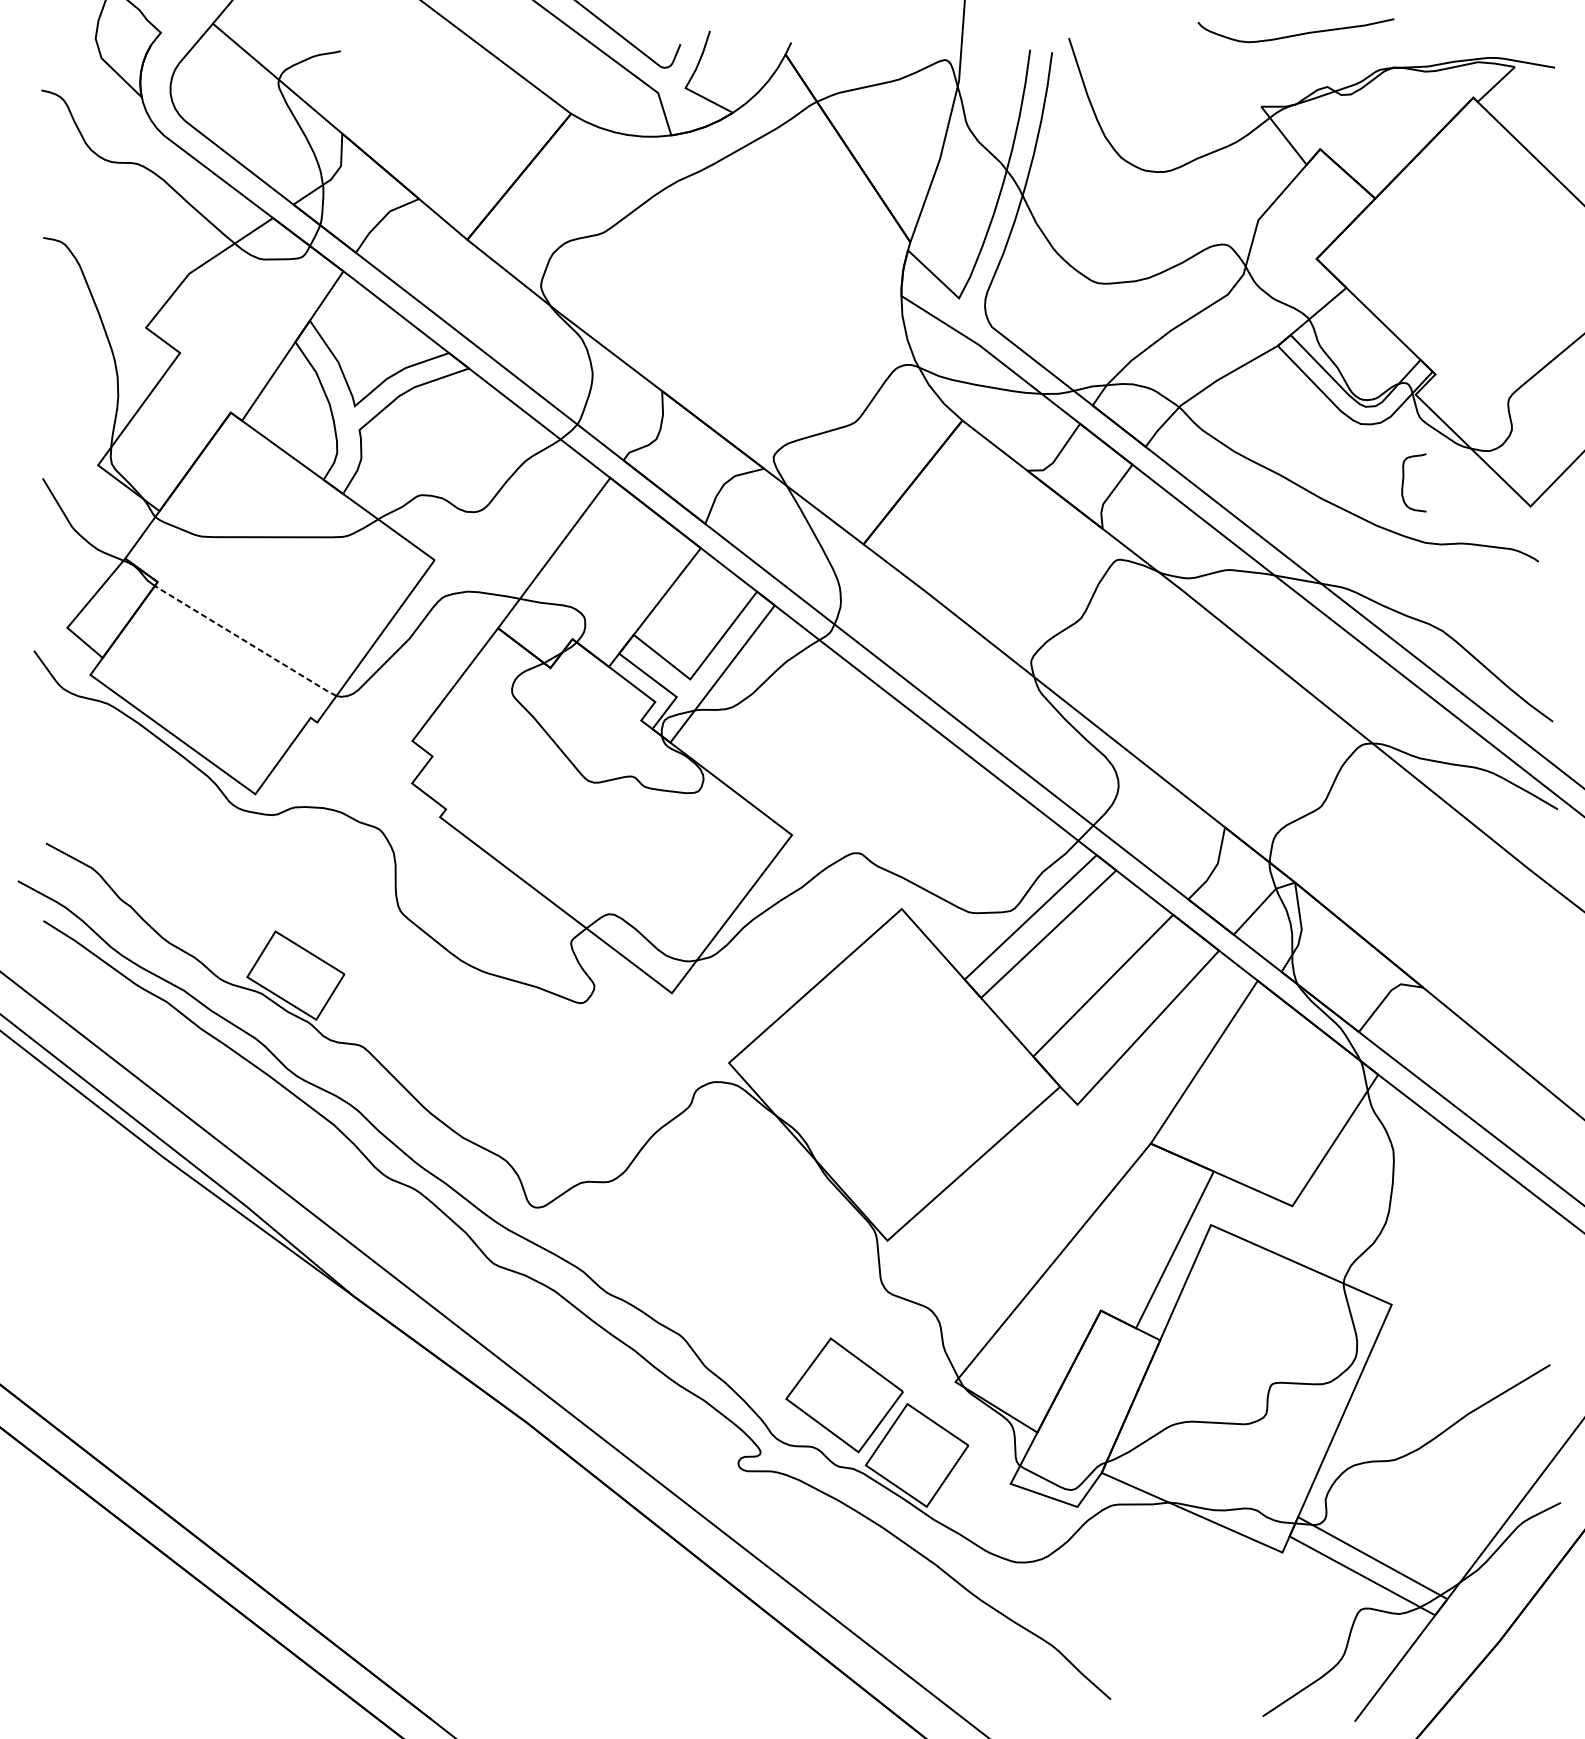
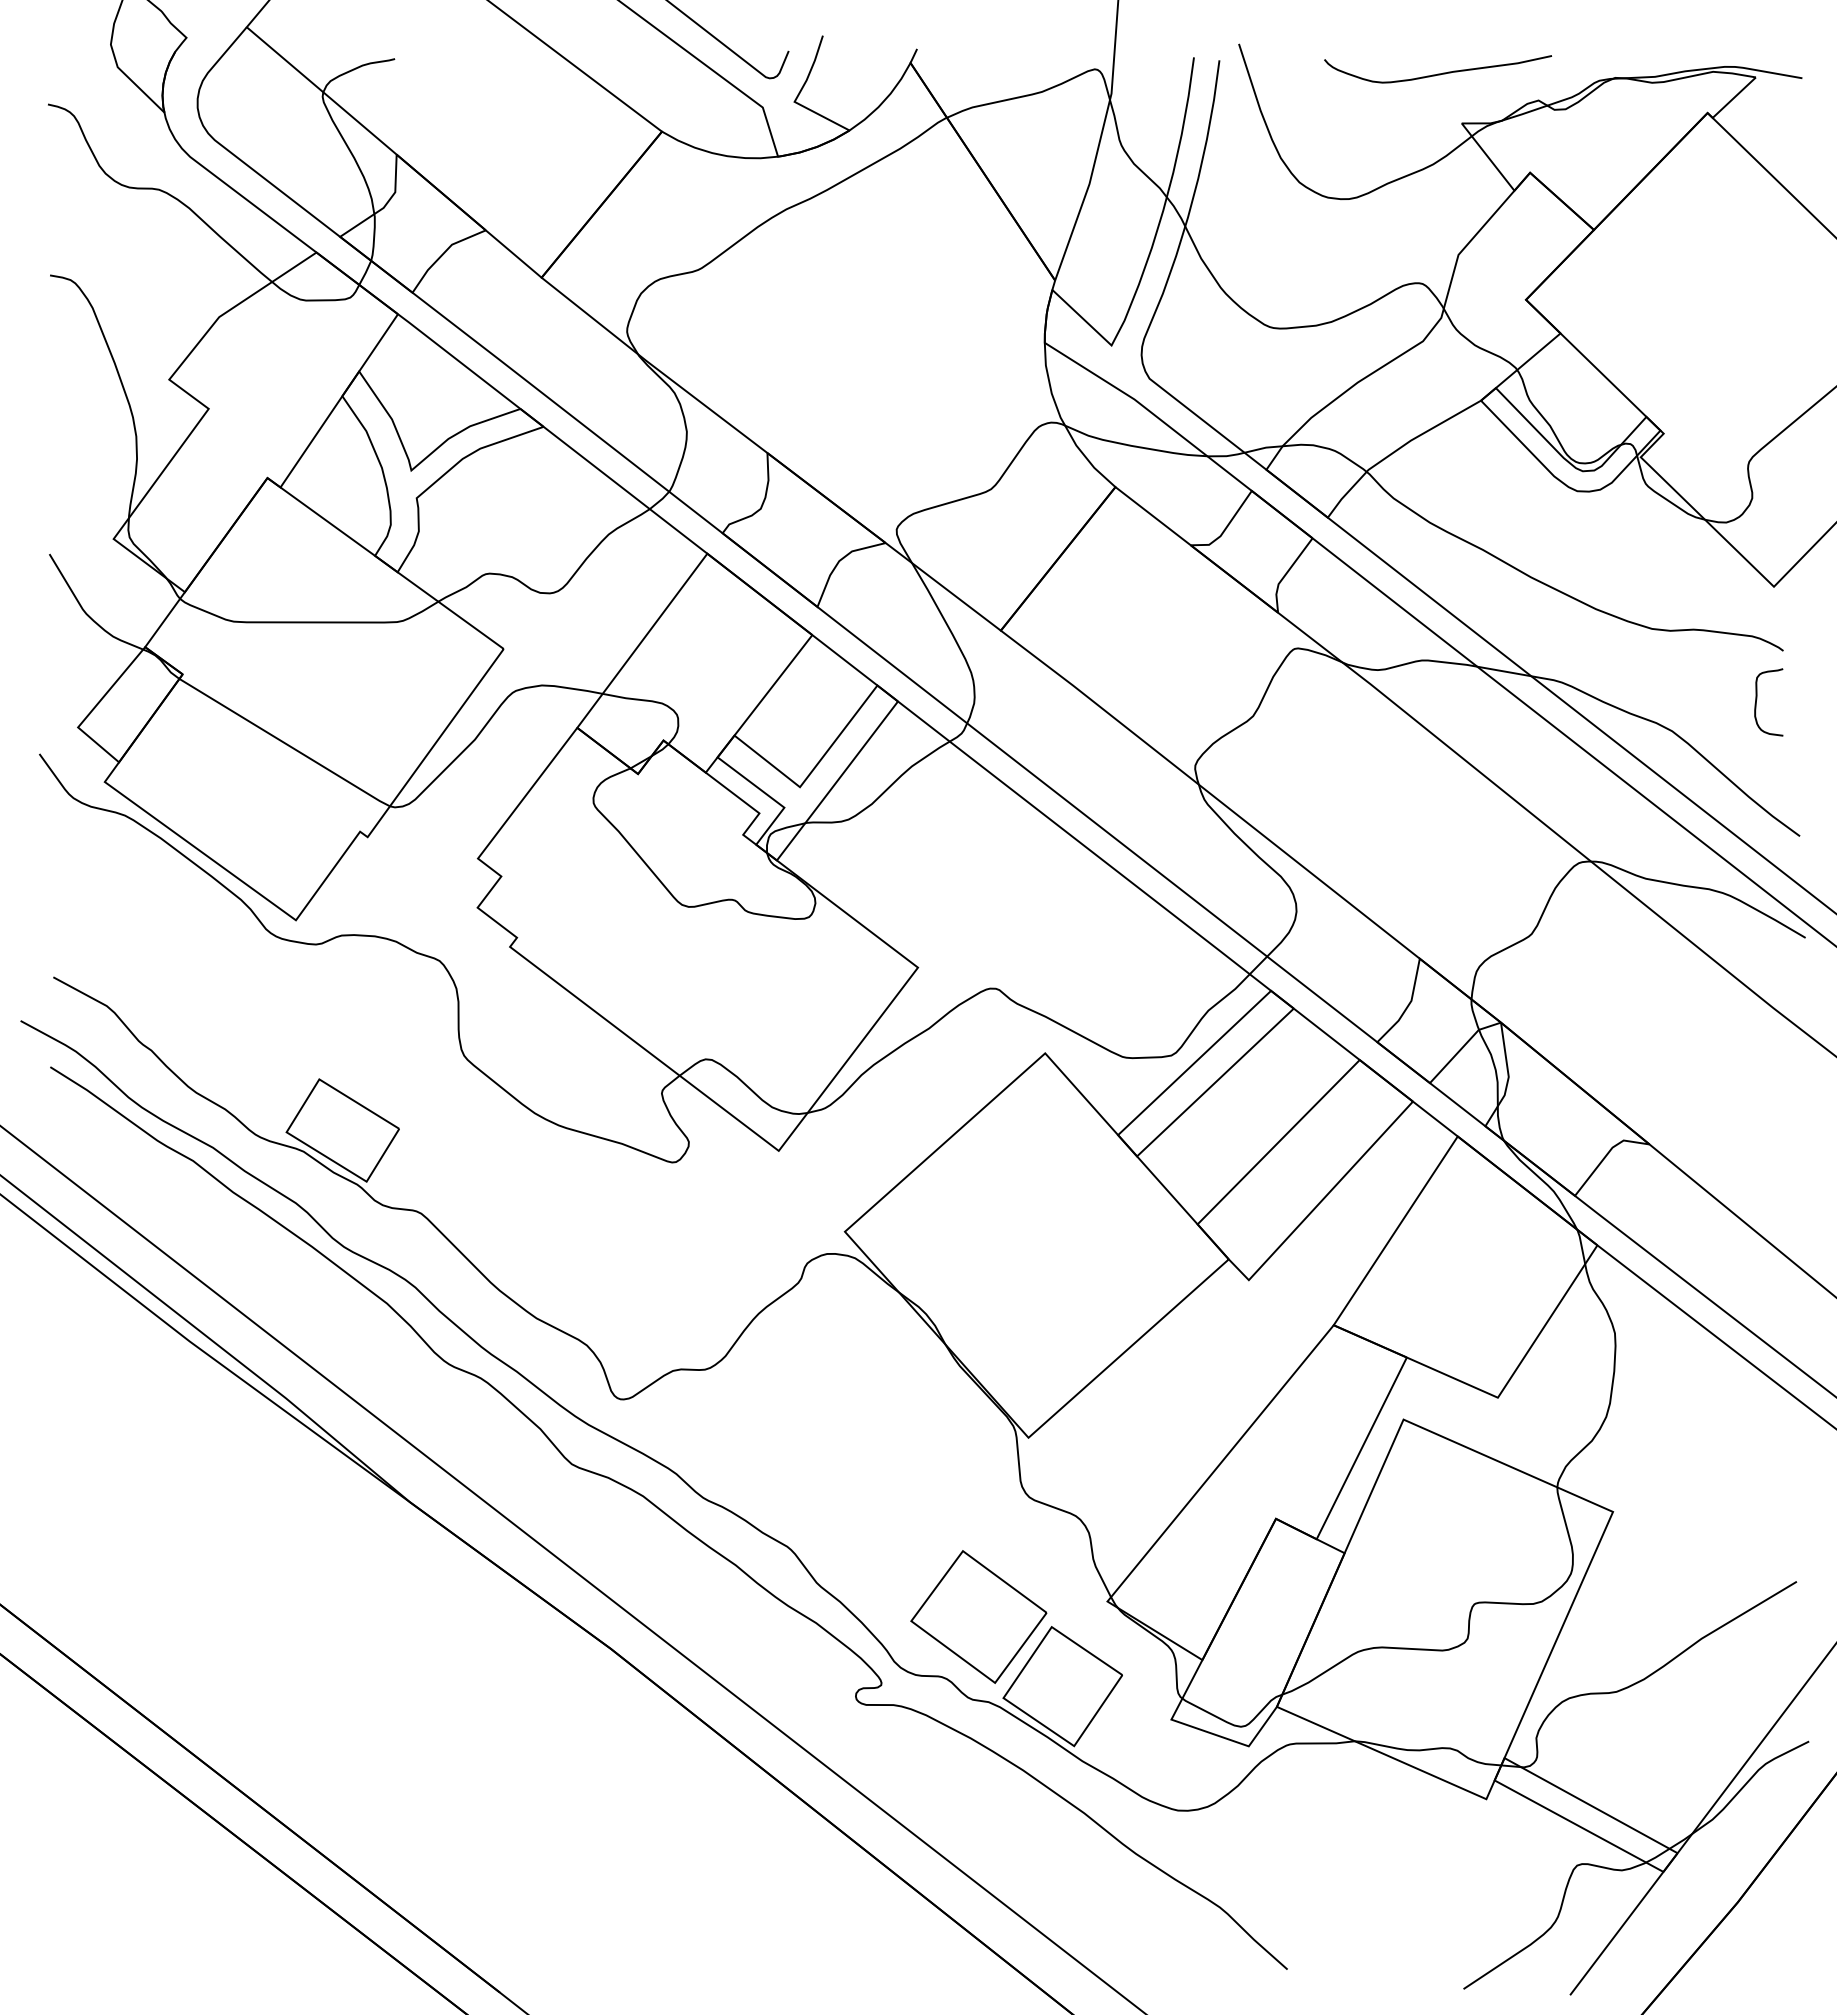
curve: (1295, 34) -> (1437, 73), moved
curve: (1404, 480) -> (1757, 699), moved
line: (246, 641) -> (285, 743), dashed -> solid

